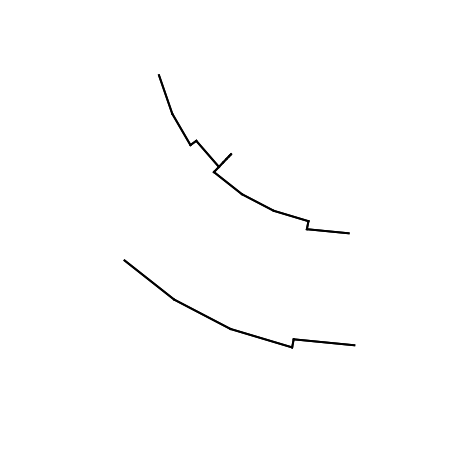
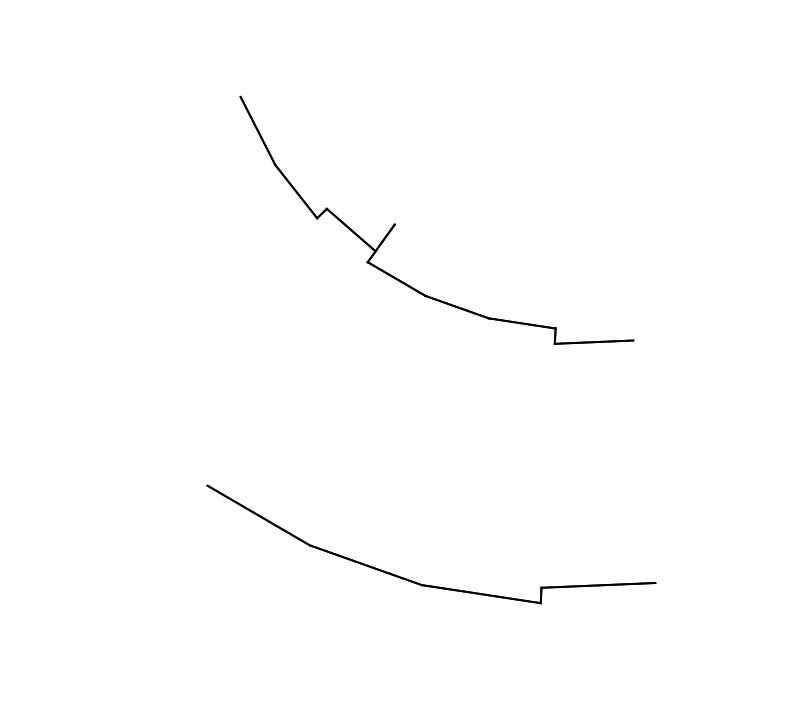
part: (228, 326) -> (417, 581), moved

